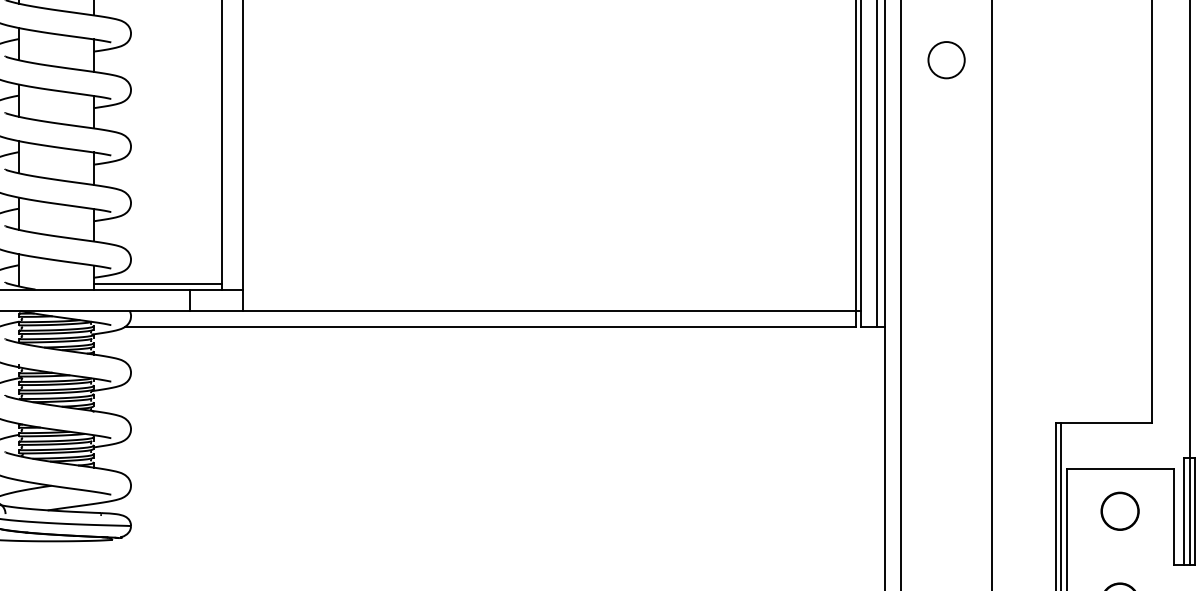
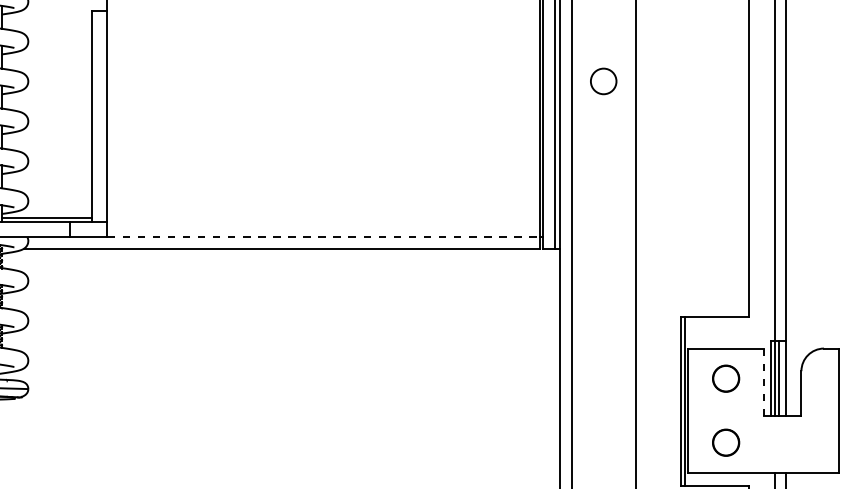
circle: (946, 60) -> (603, 81), moved
line: (550, 311) -> (324, 237), solid -> dashed
line: (1173, 516) -> (763, 382), solid -> dashed

